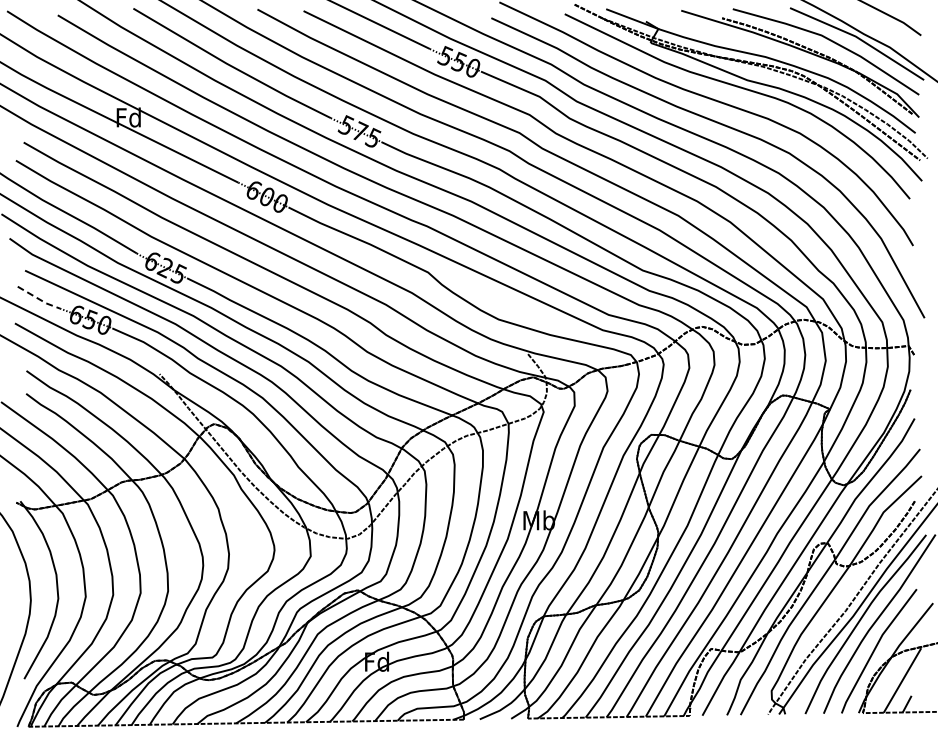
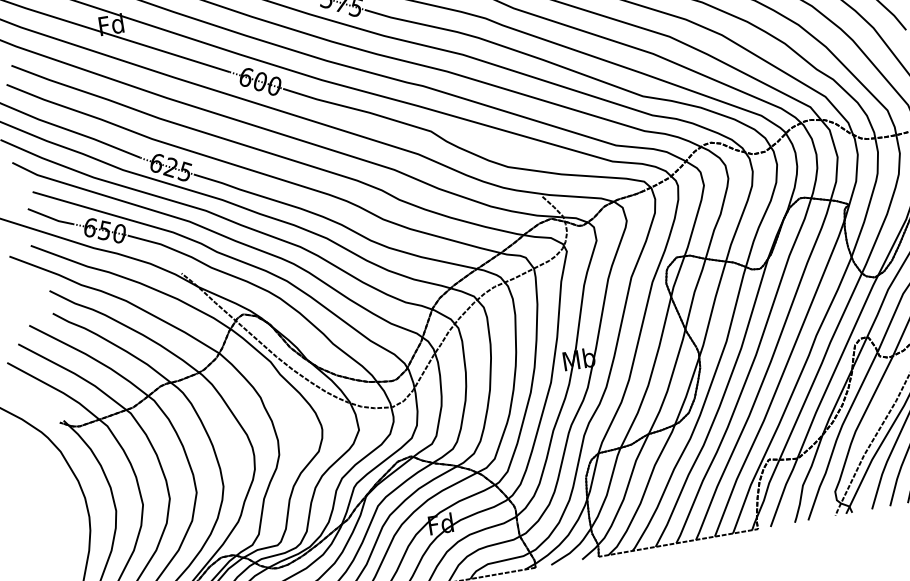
line: (38, 298) -> (50, 217), dashed -> solid

